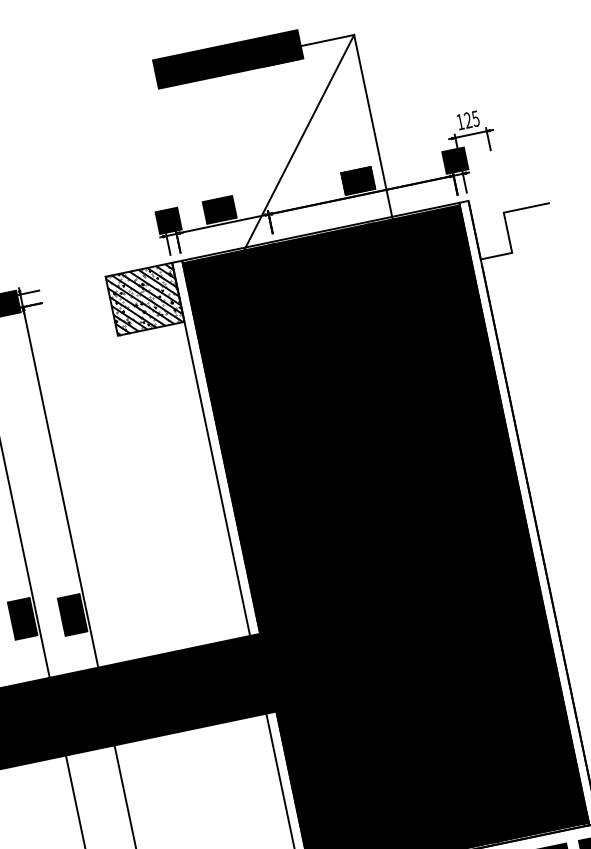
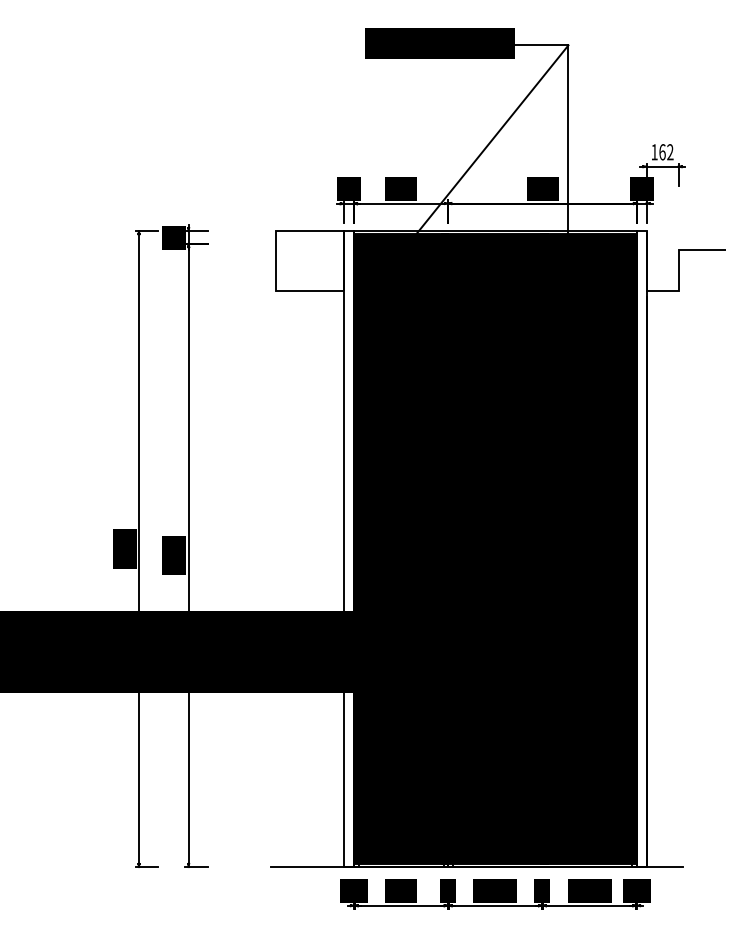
text: (472, 119) -> (666, 152), 125 -> 162
hatch: (144, 299) -> (309, 261), removed

